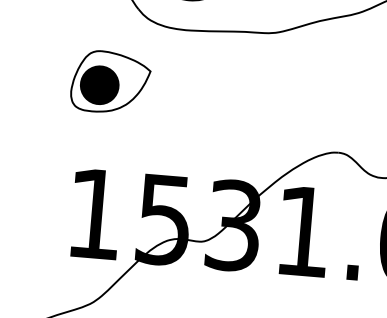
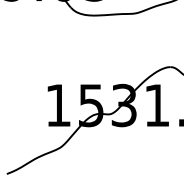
part: (110, 81) -> (60, 42), removed

